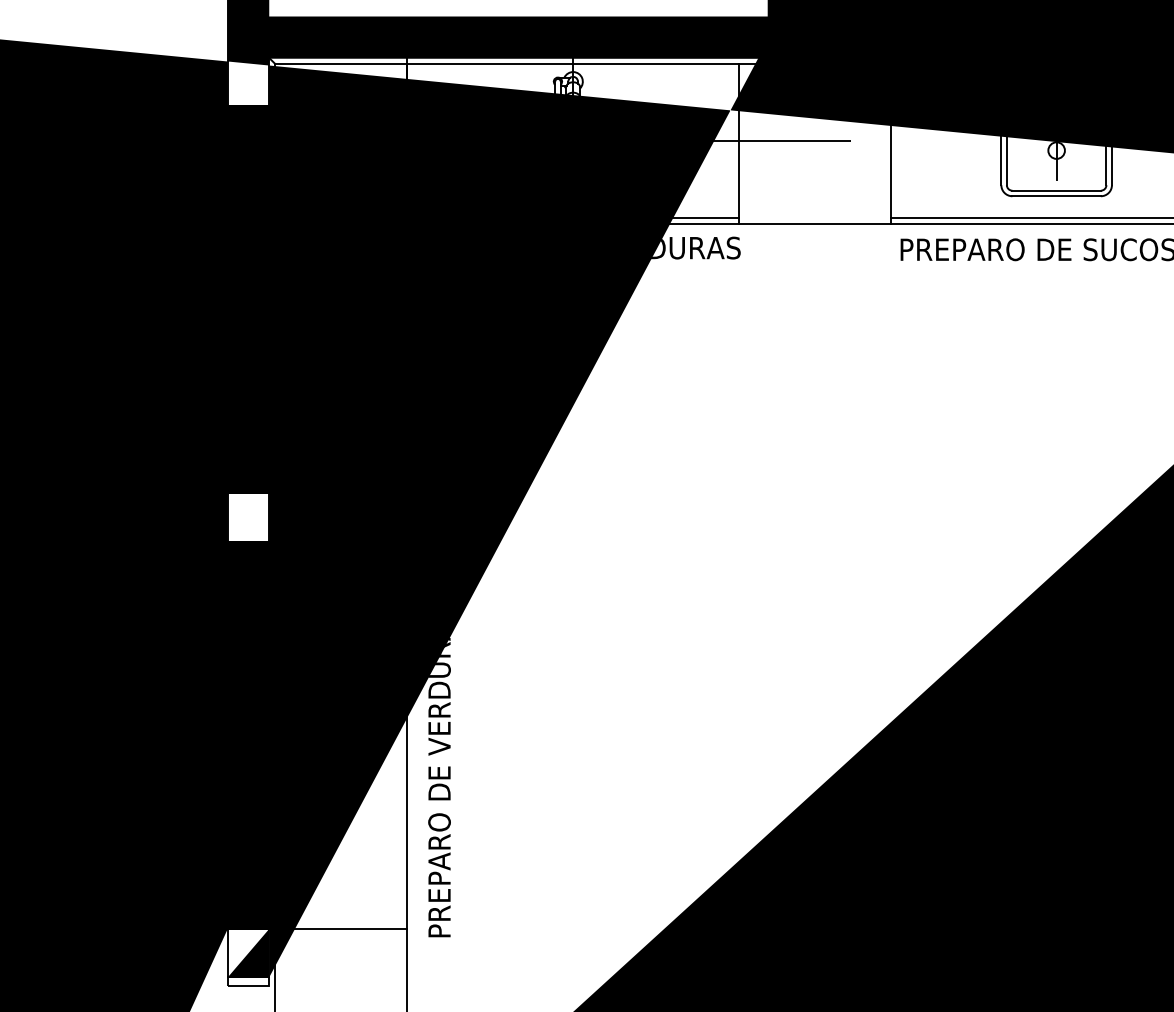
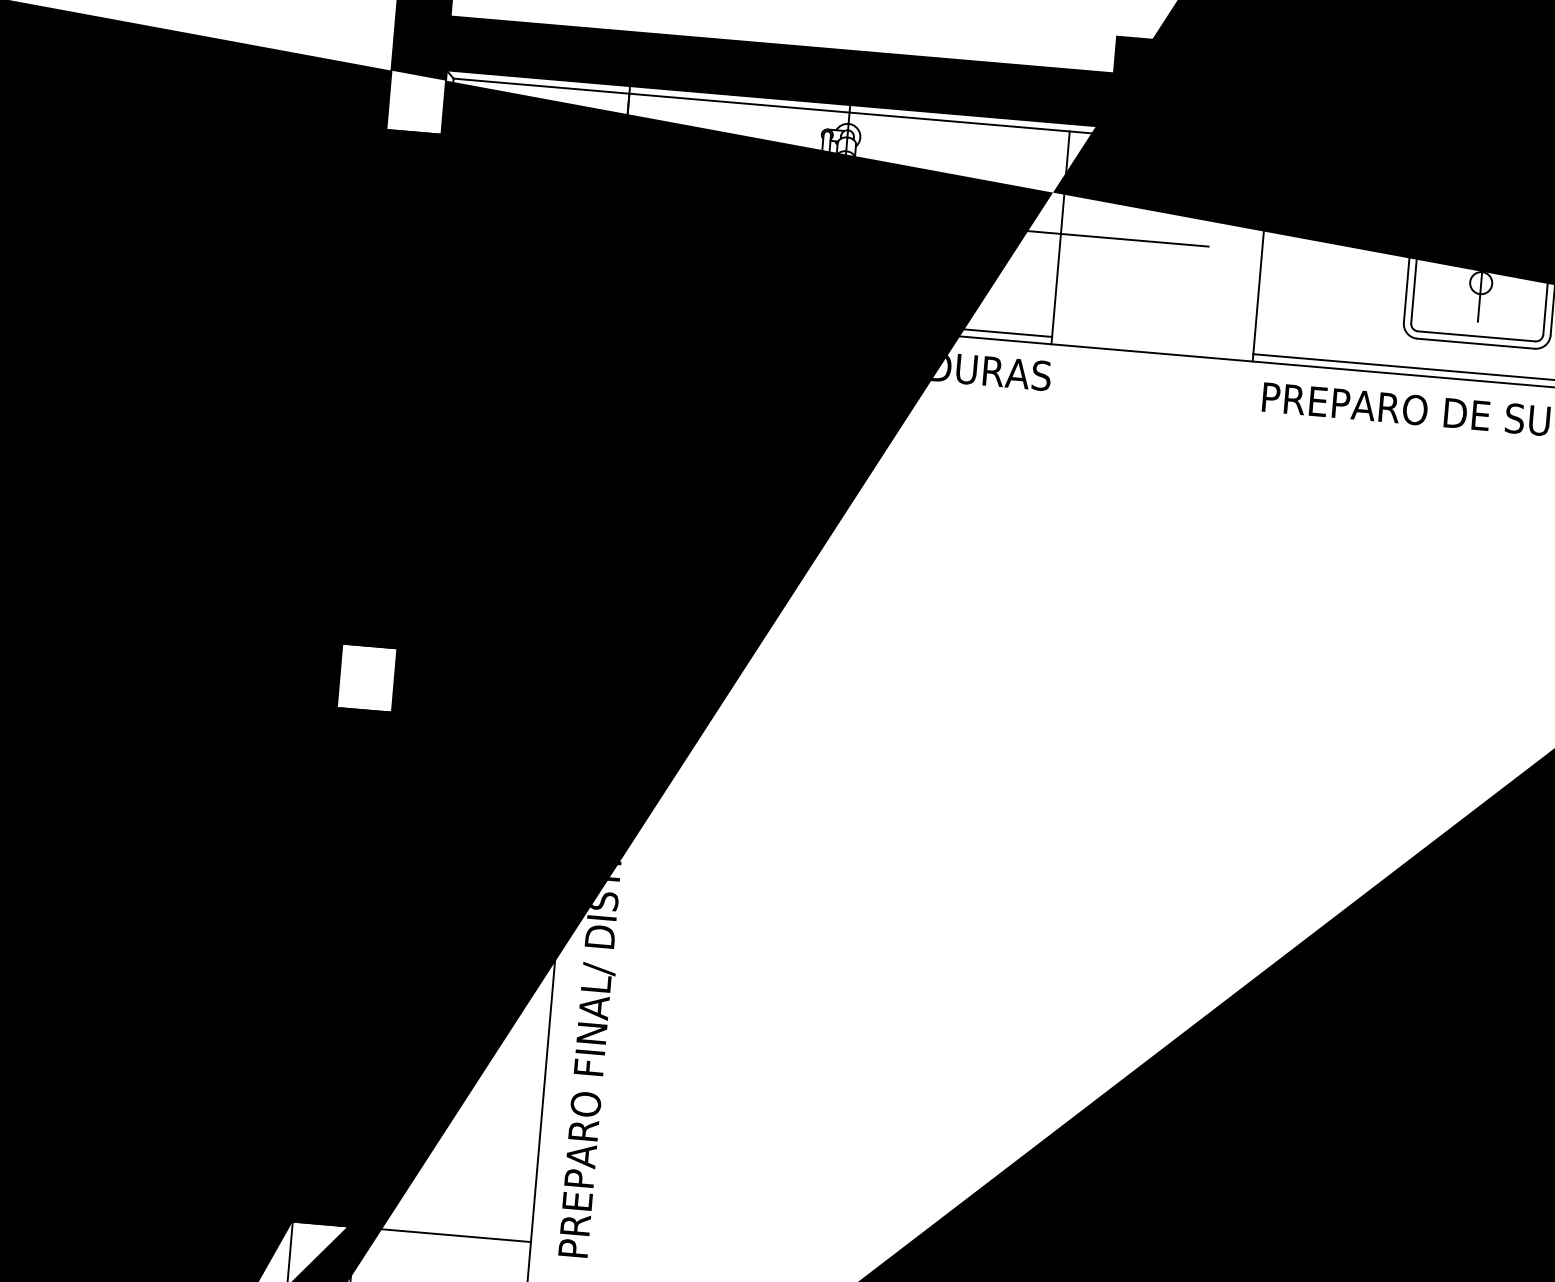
text: (440, 717) -> (599, 965), PREPARO DE VERDURAS -> PREPARO FINAL/ DISTRIBUIÇÃO

